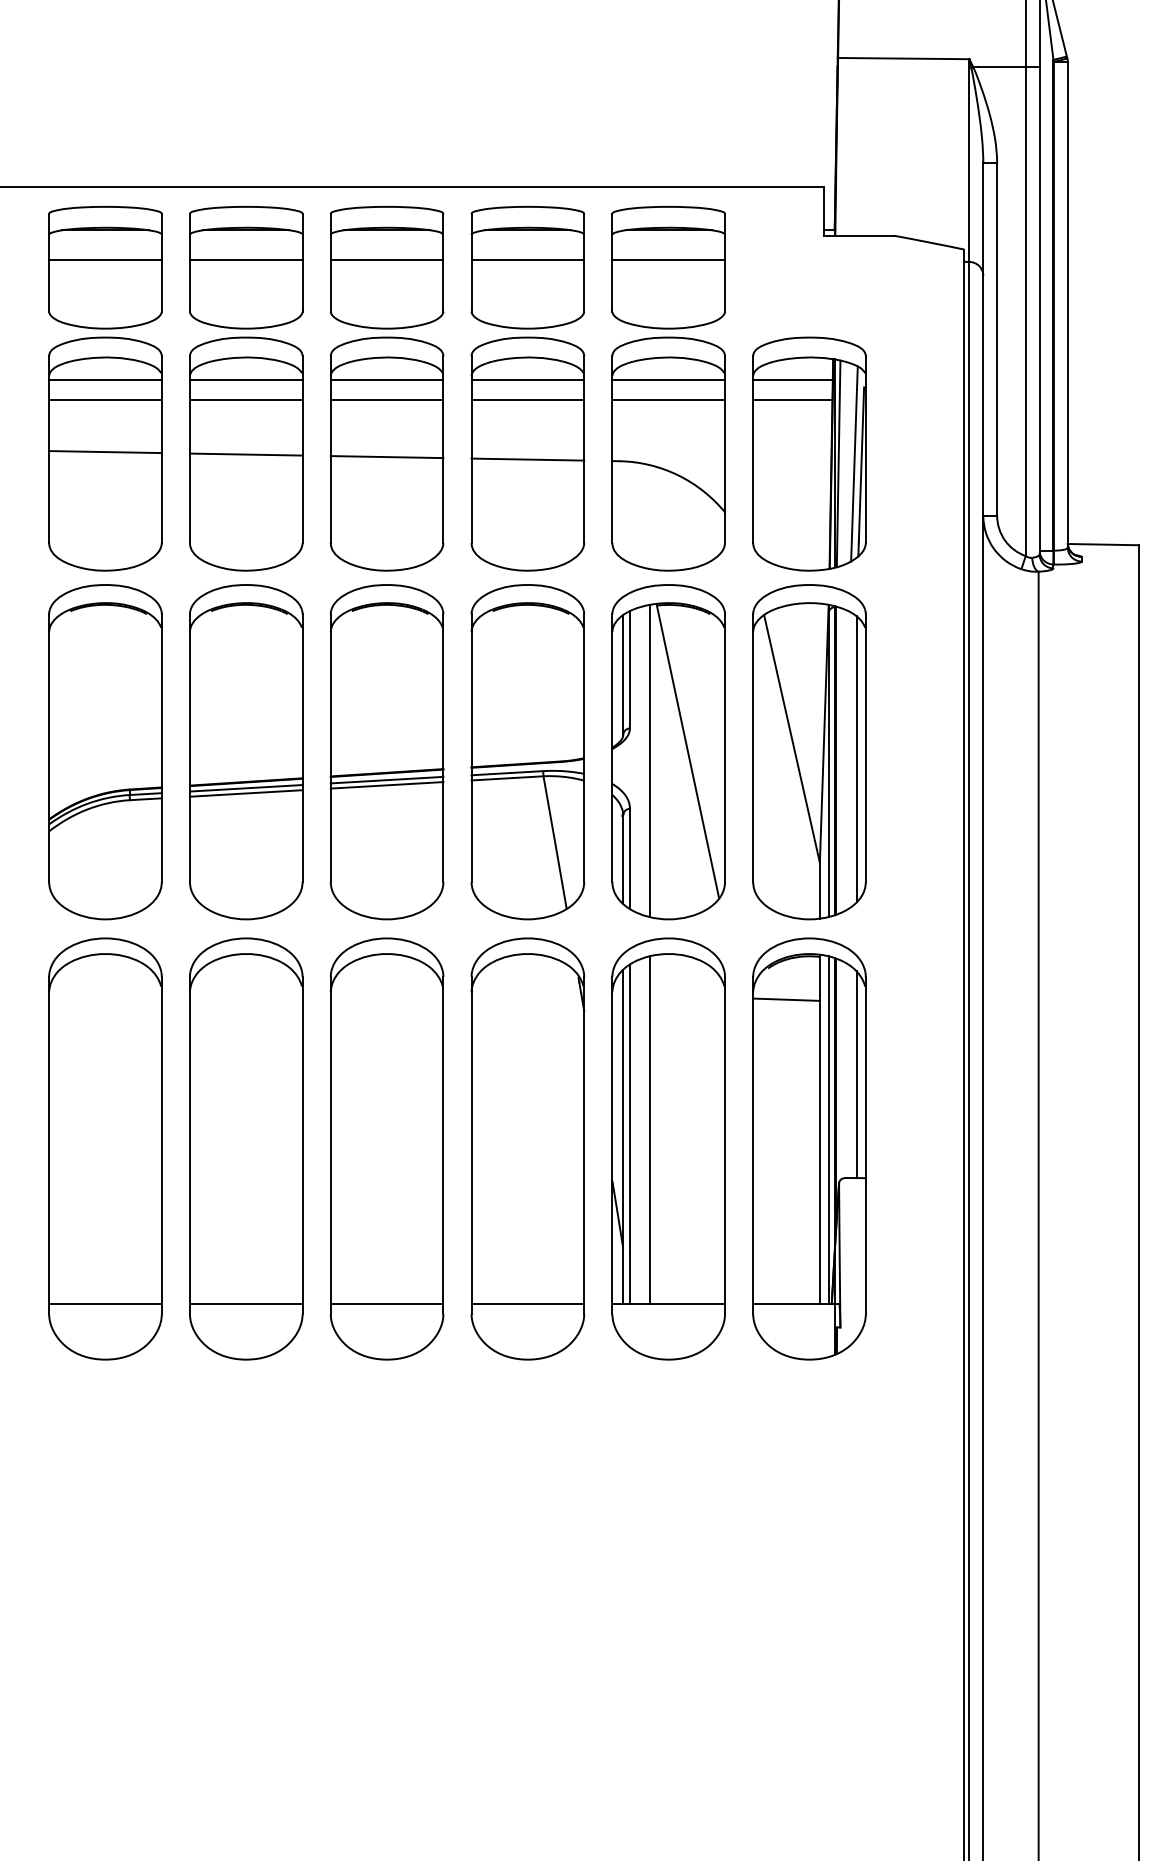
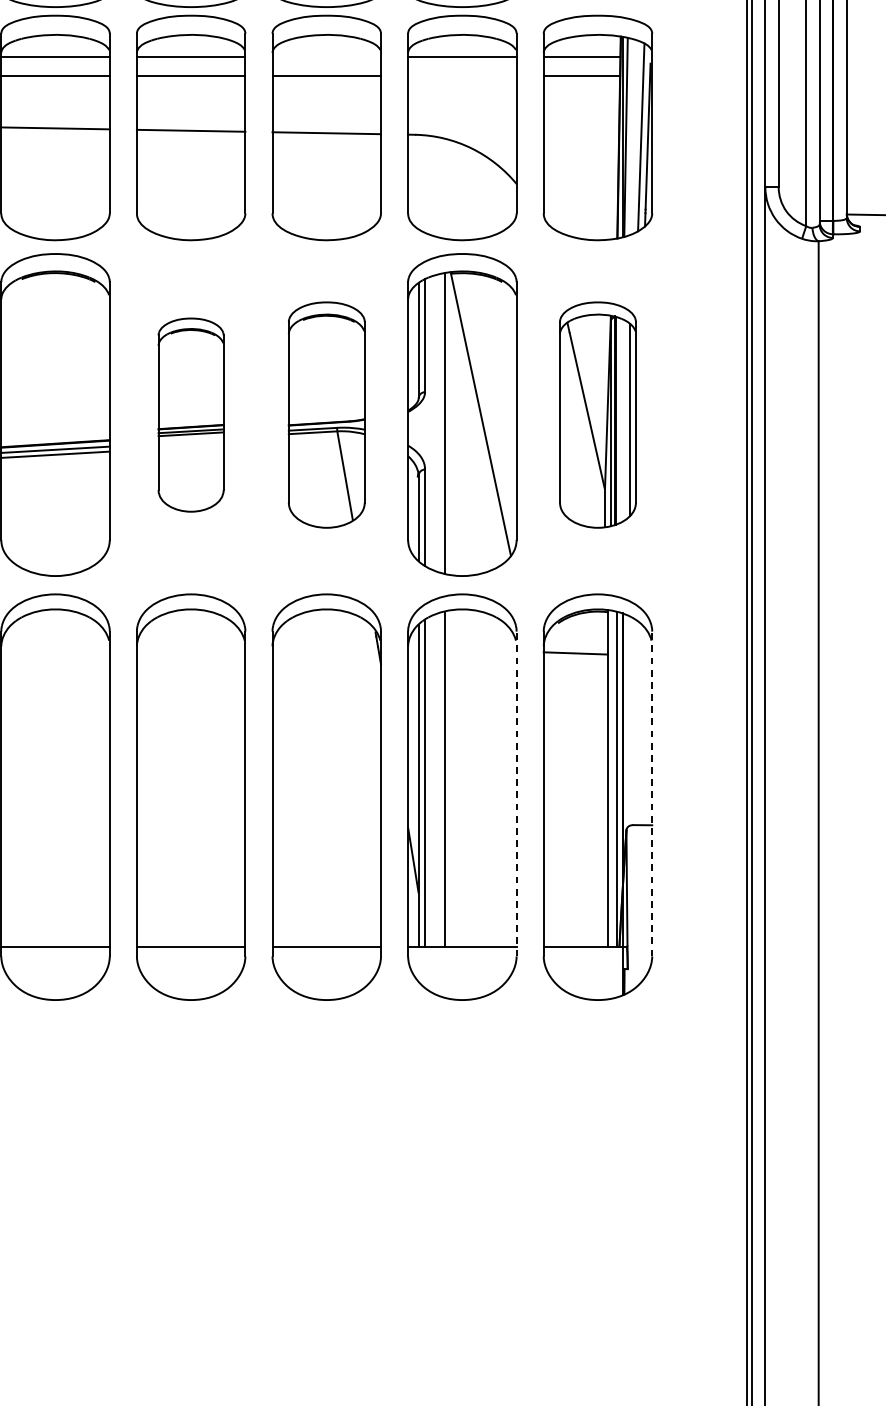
line: (527, 380) -> (326, 57), removed
line: (668, 400) -> (462, 76), removed
part: (386, 752) -> (190, 415), size x0.6
part: (527, 752) -> (326, 415), size x0.7
part: (809, 752) -> (597, 415), size x0.7
line: (856, 1074) -> (643, 725), removed
line: (725, 1145) -> (517, 793), solid -> dashed
line: (865, 1145) -> (651, 793), solid -> dashed

